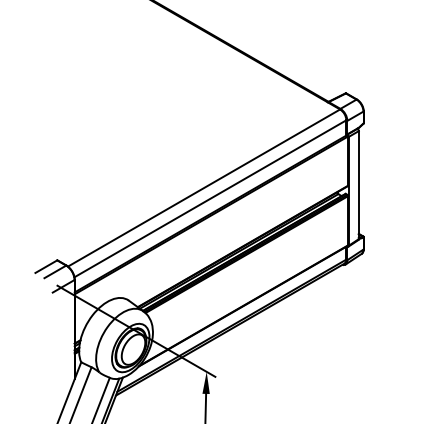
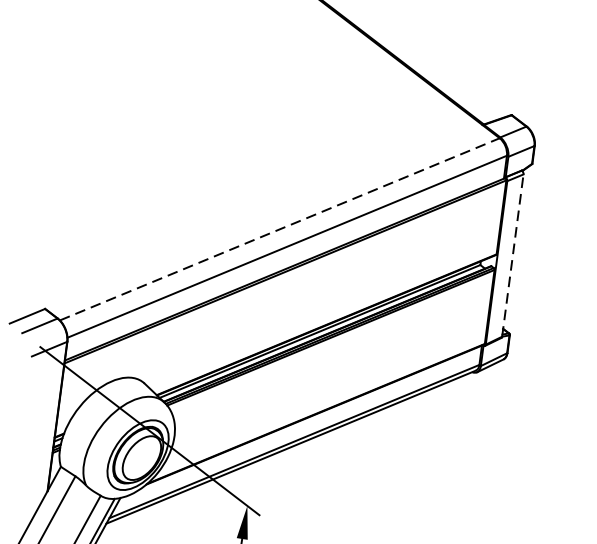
line: (358, 184) -> (512, 254), solid -> dashed
line: (204, 187) -> (280, 228), solid -> dashed

